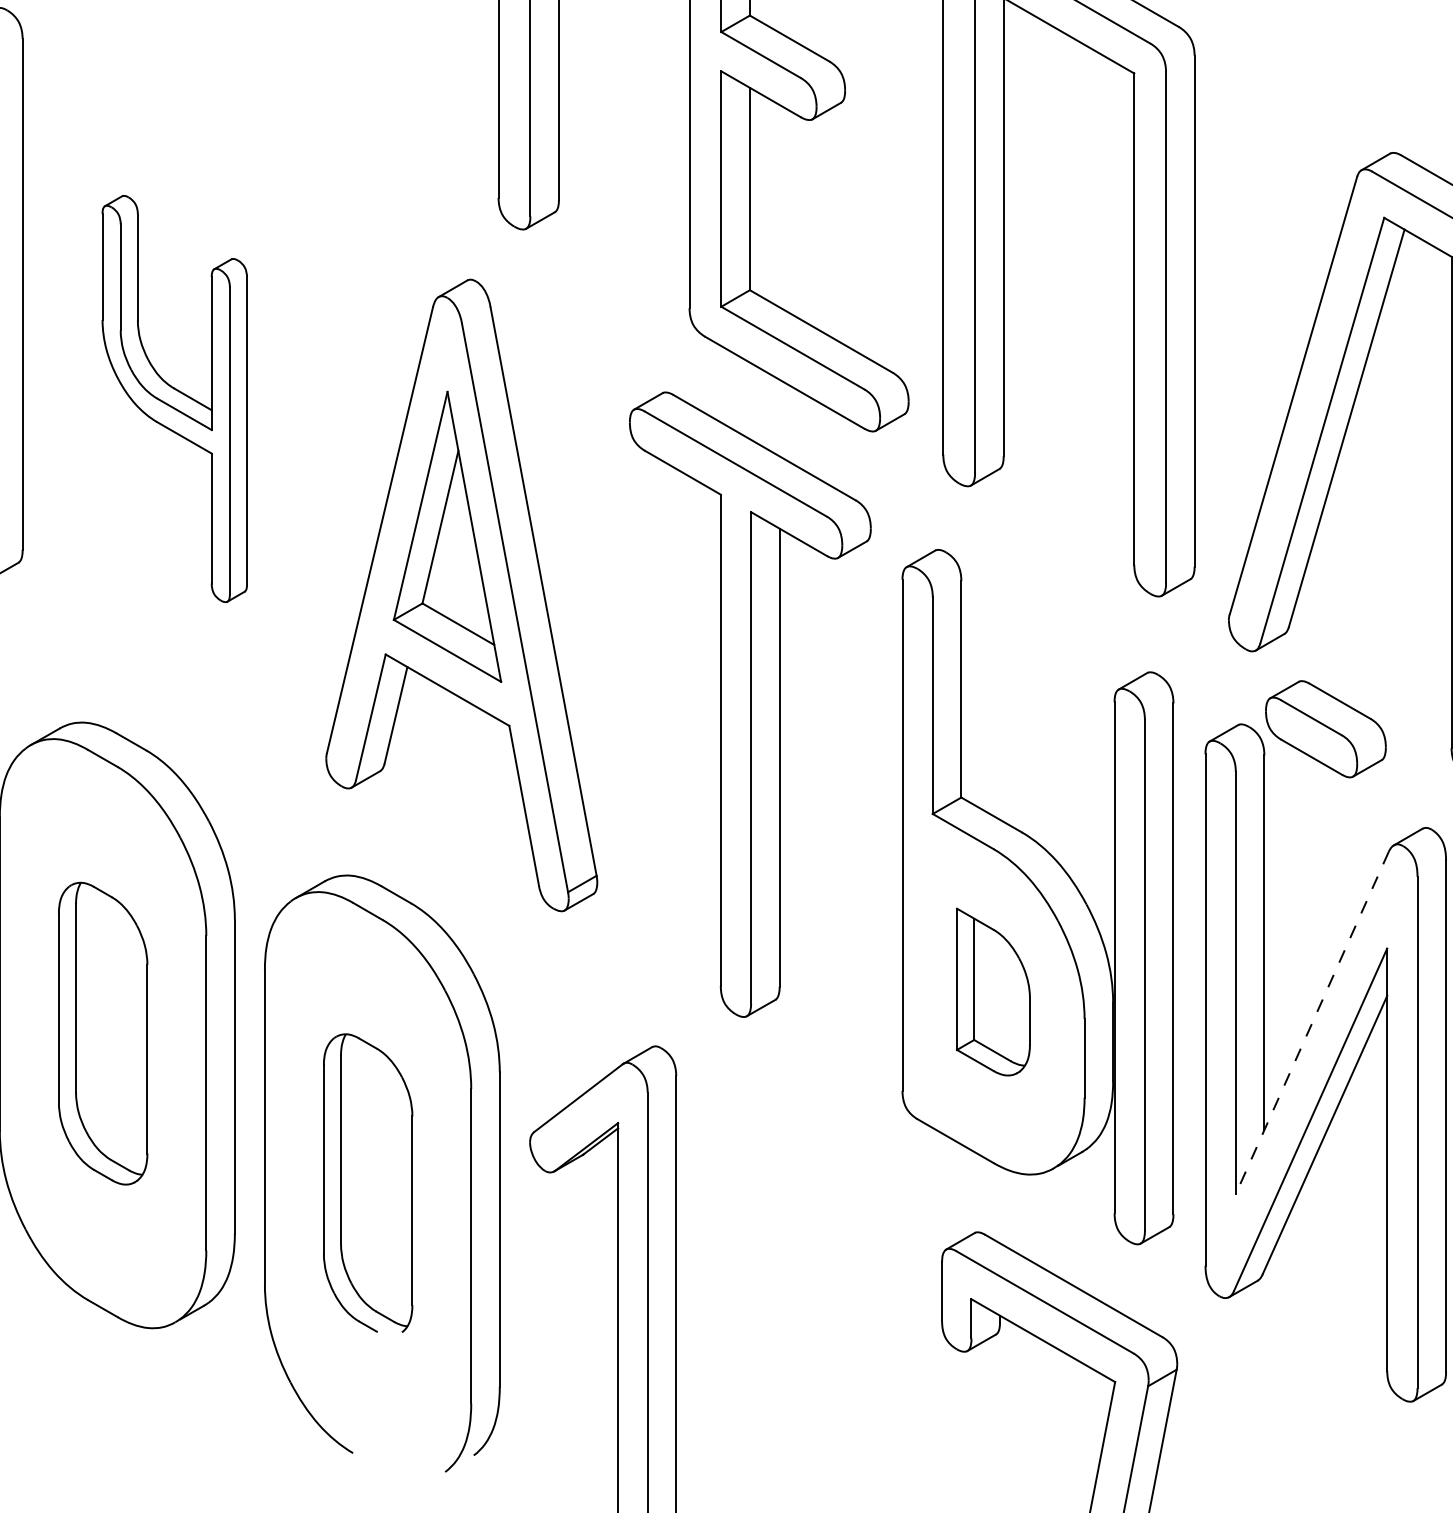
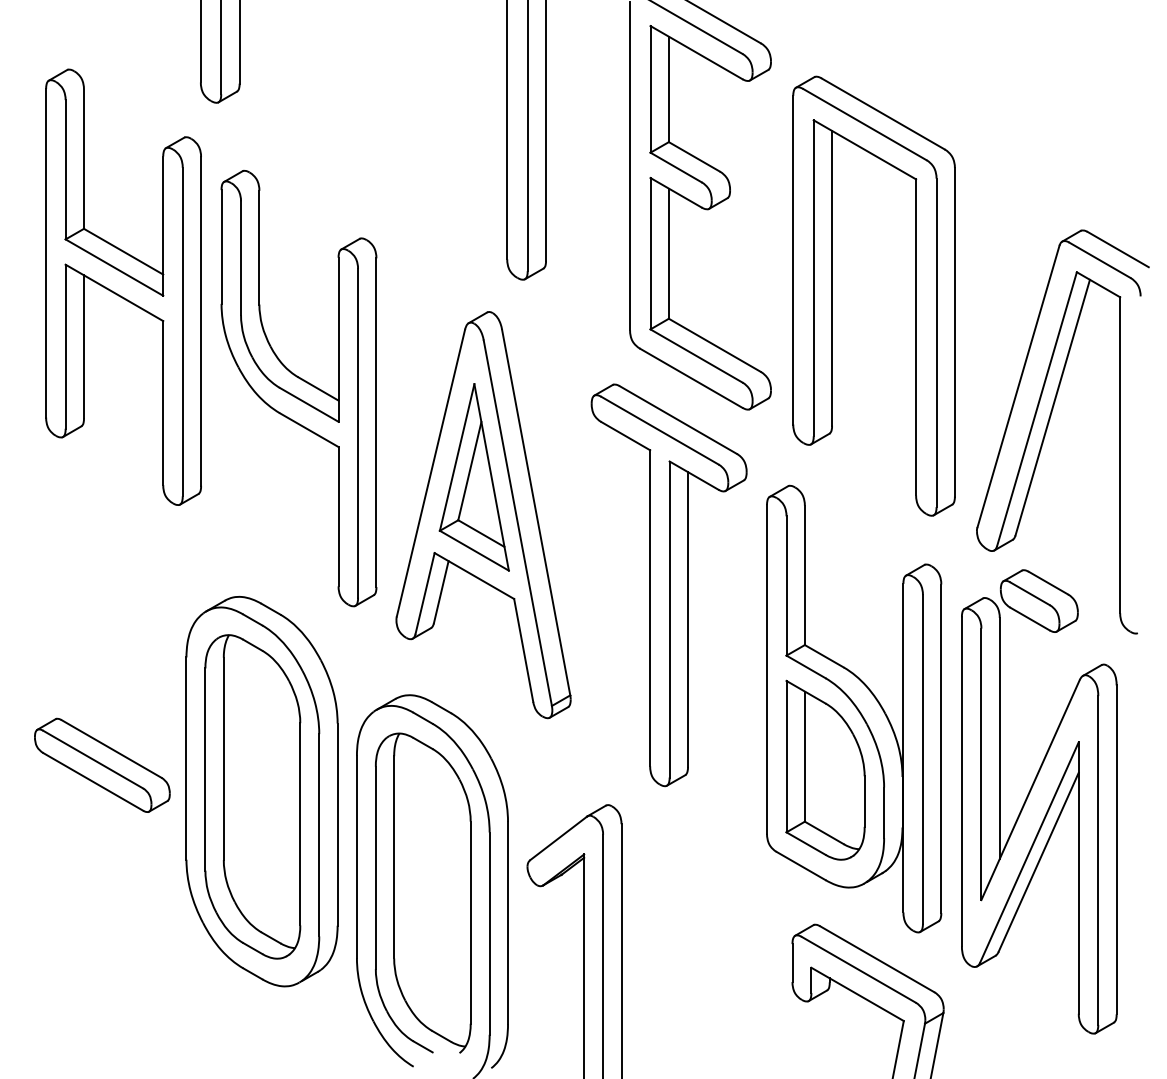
part: (174, 398) -> (298, 388), size x1.67
part: (993, 991) -> (825, 769), size x1.67
line: (1312, 1023) -> (1030, 790), dashed -> solid
part: (102, 1032) -> (252, 796), size x1.67
part: (368, 1182) -> (423, 892), size x1.67

